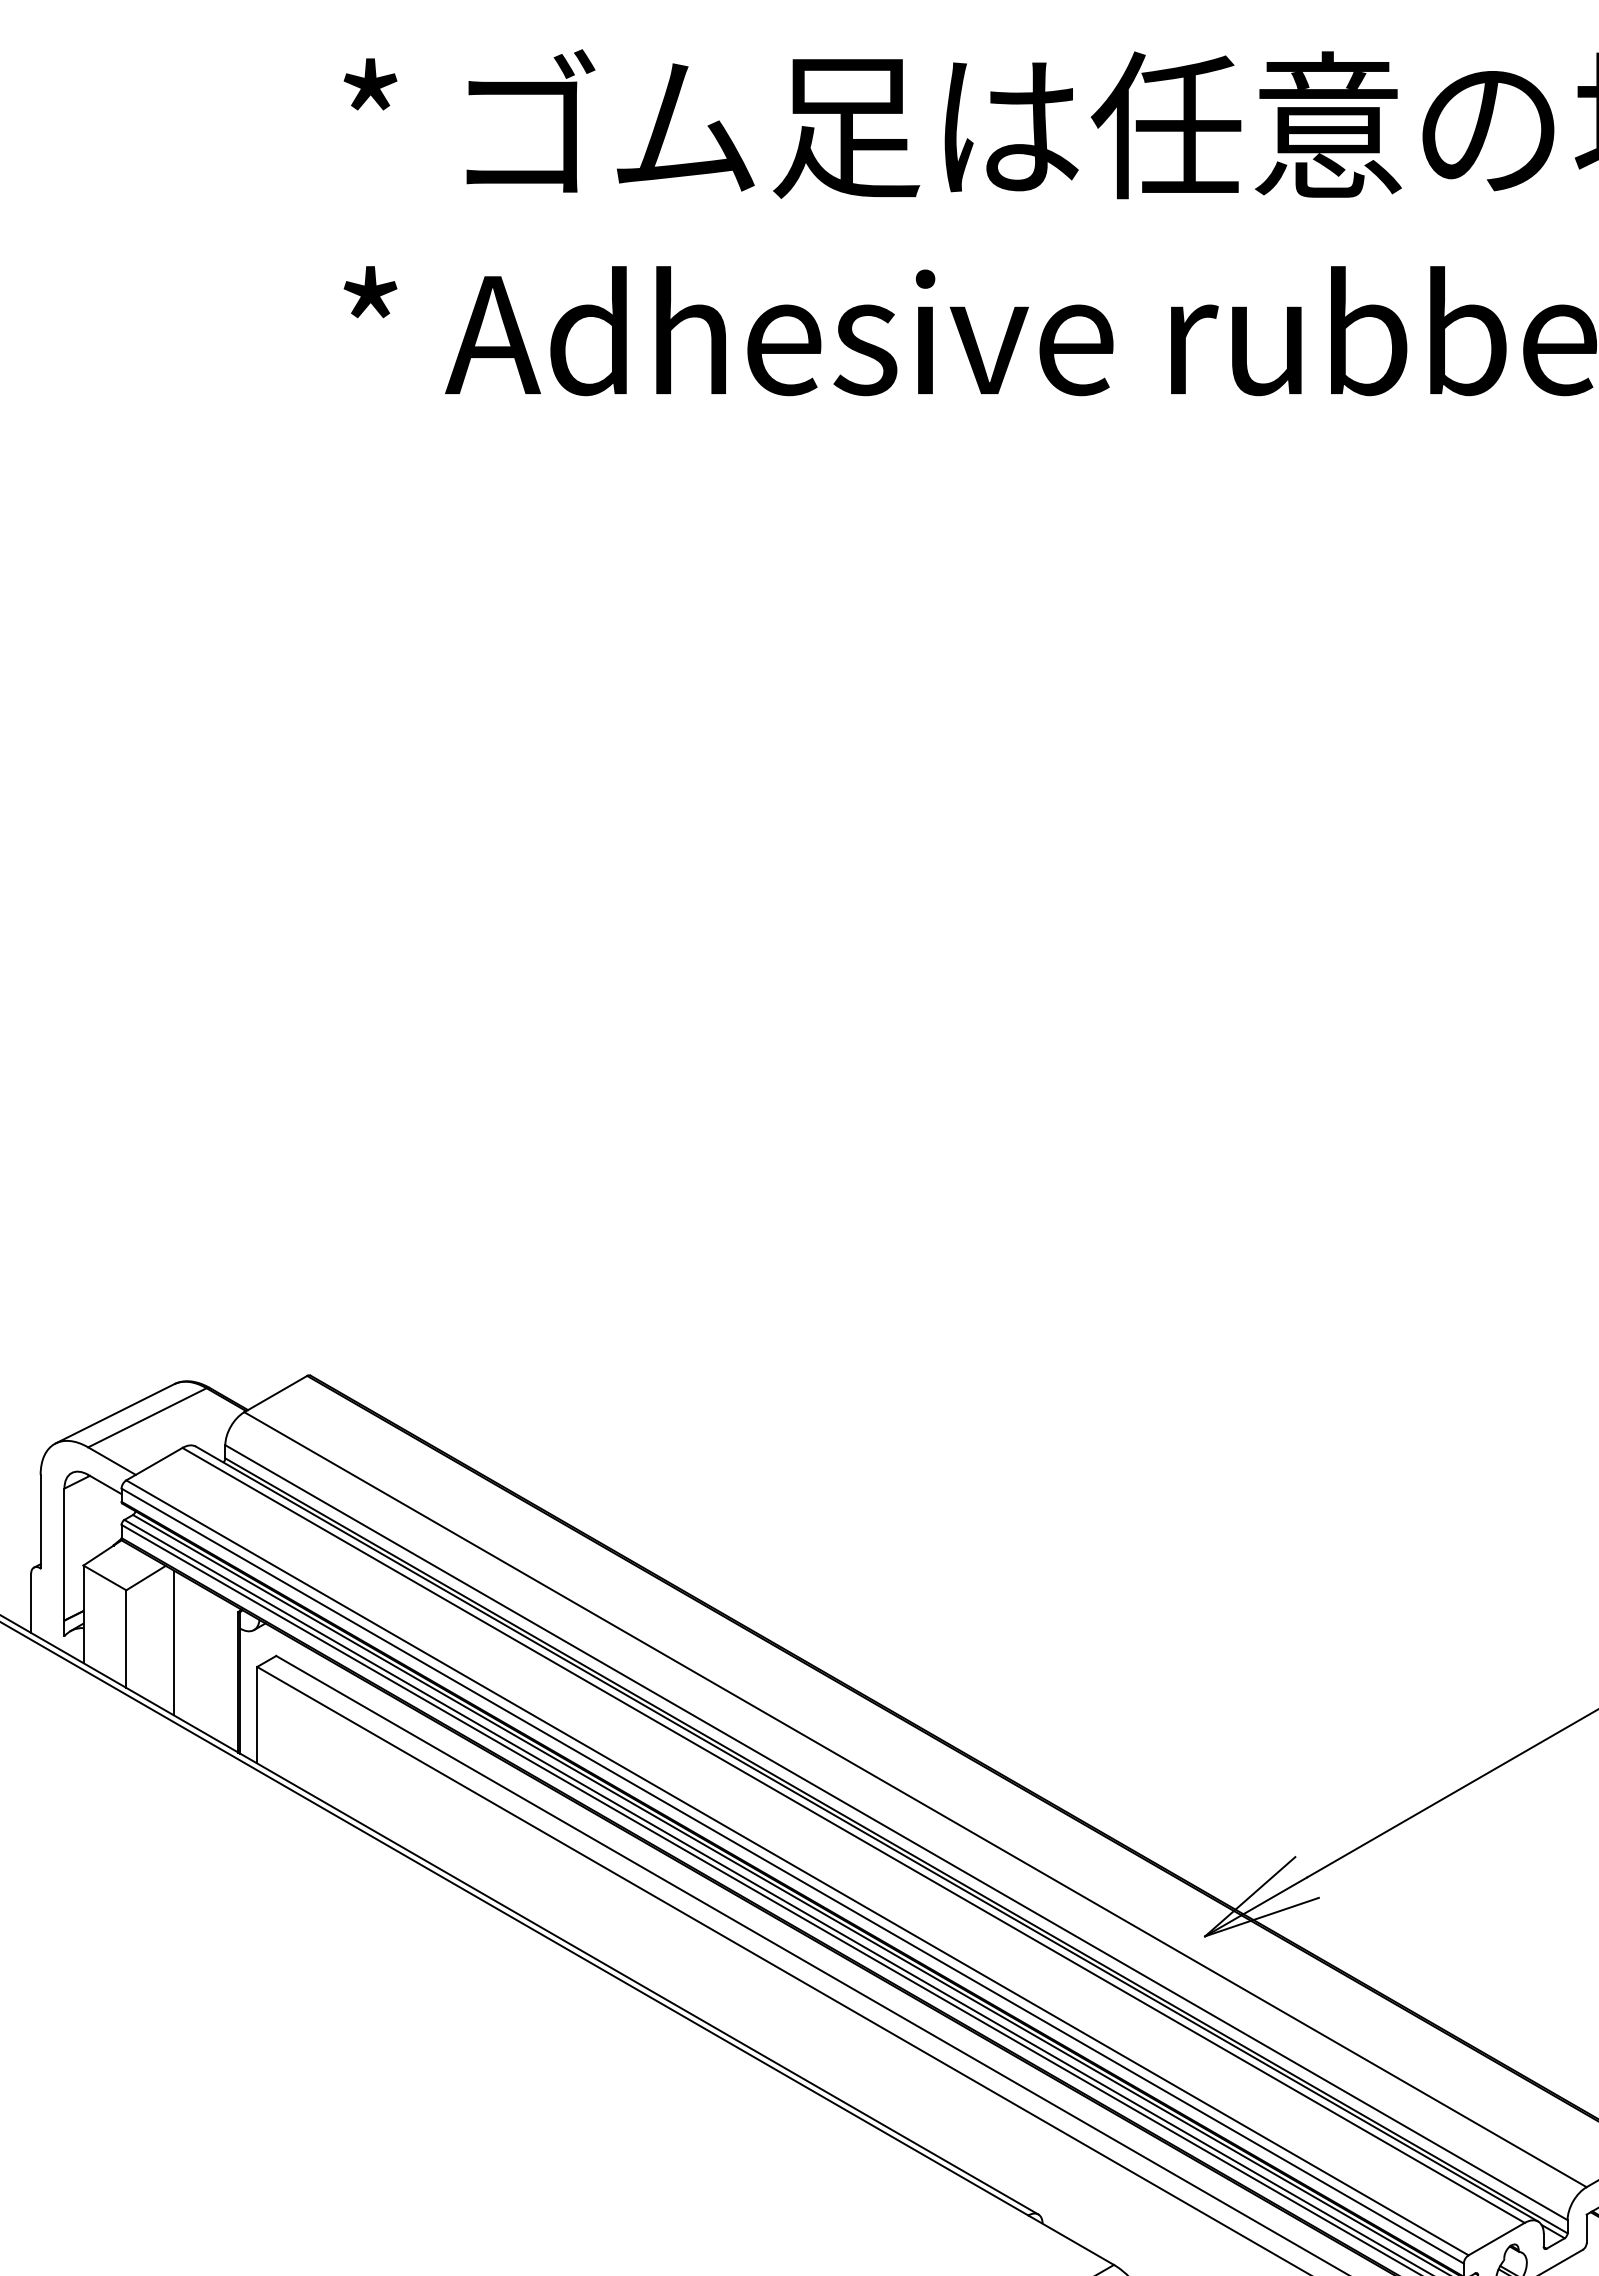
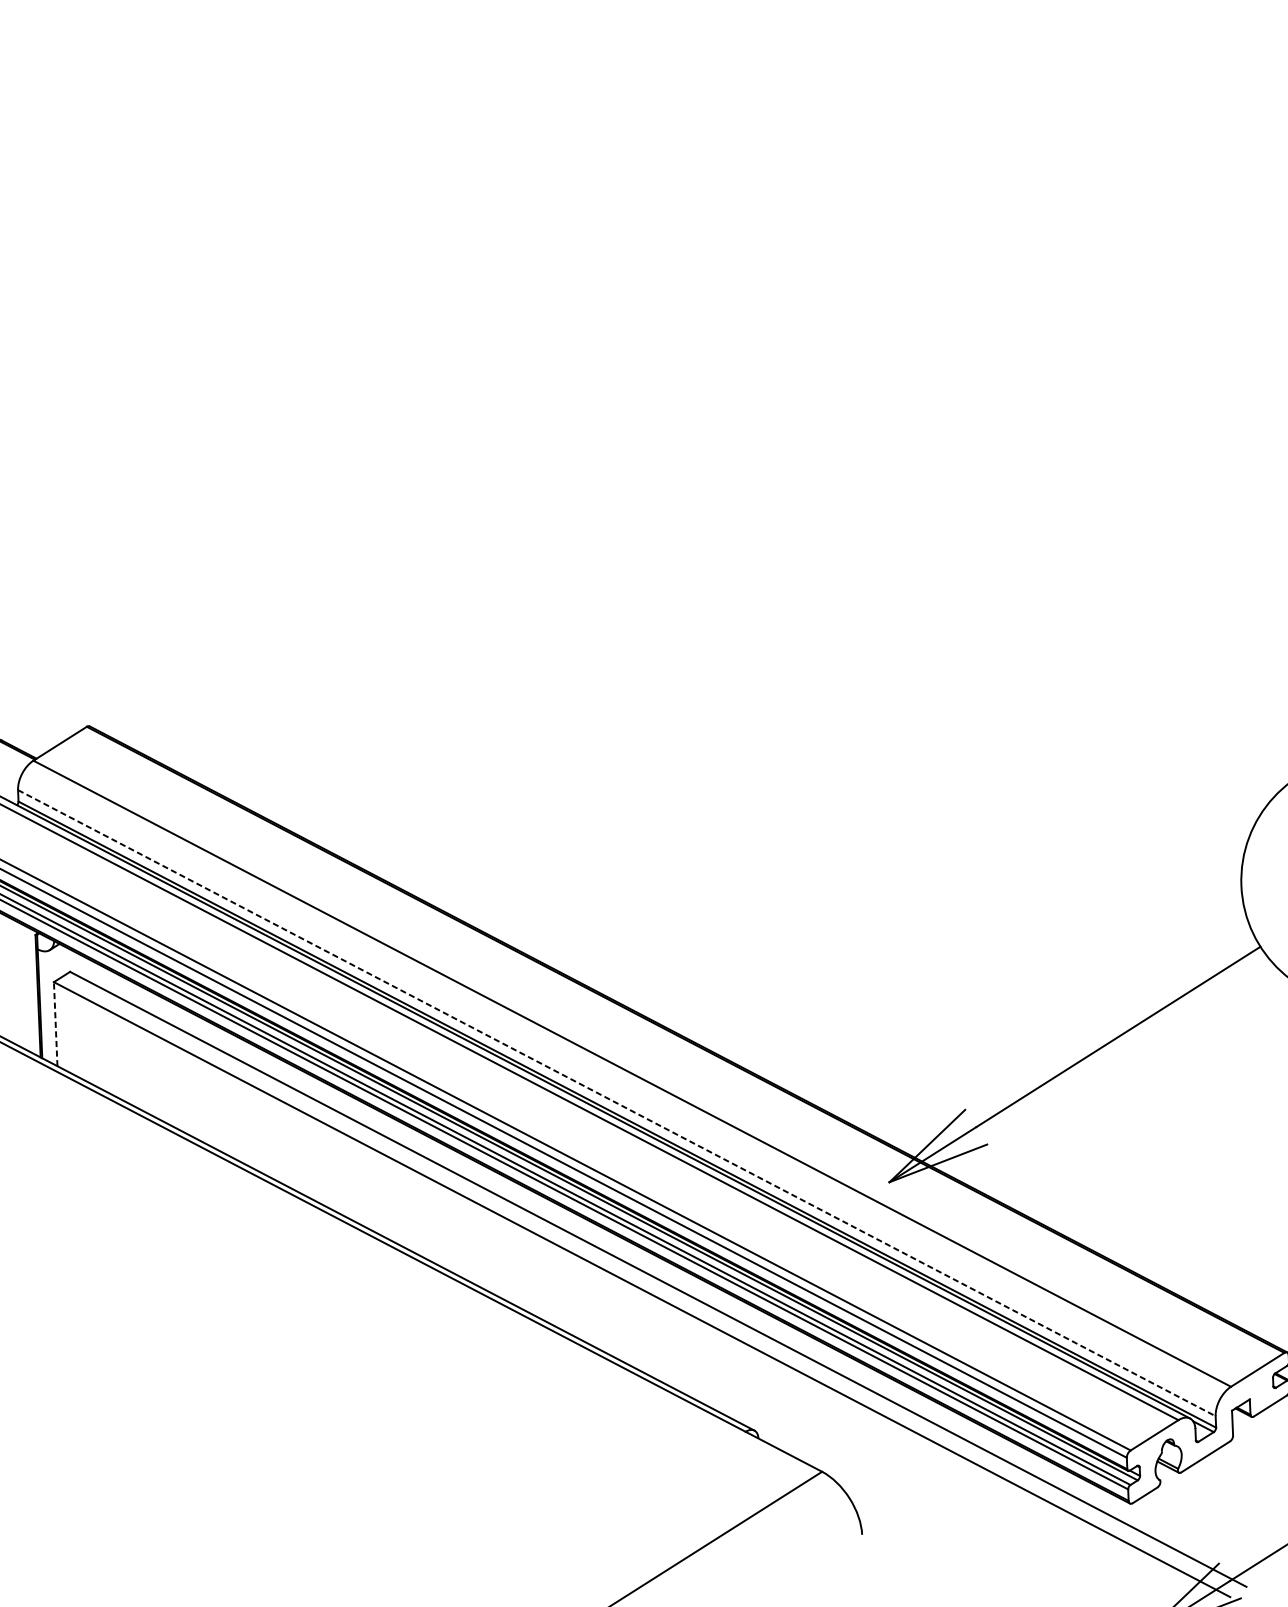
line: (257, 1714) -> (55, 1023), solid -> dashed
line: (896, 1832) -> (616, 1103), solid -> dashed

